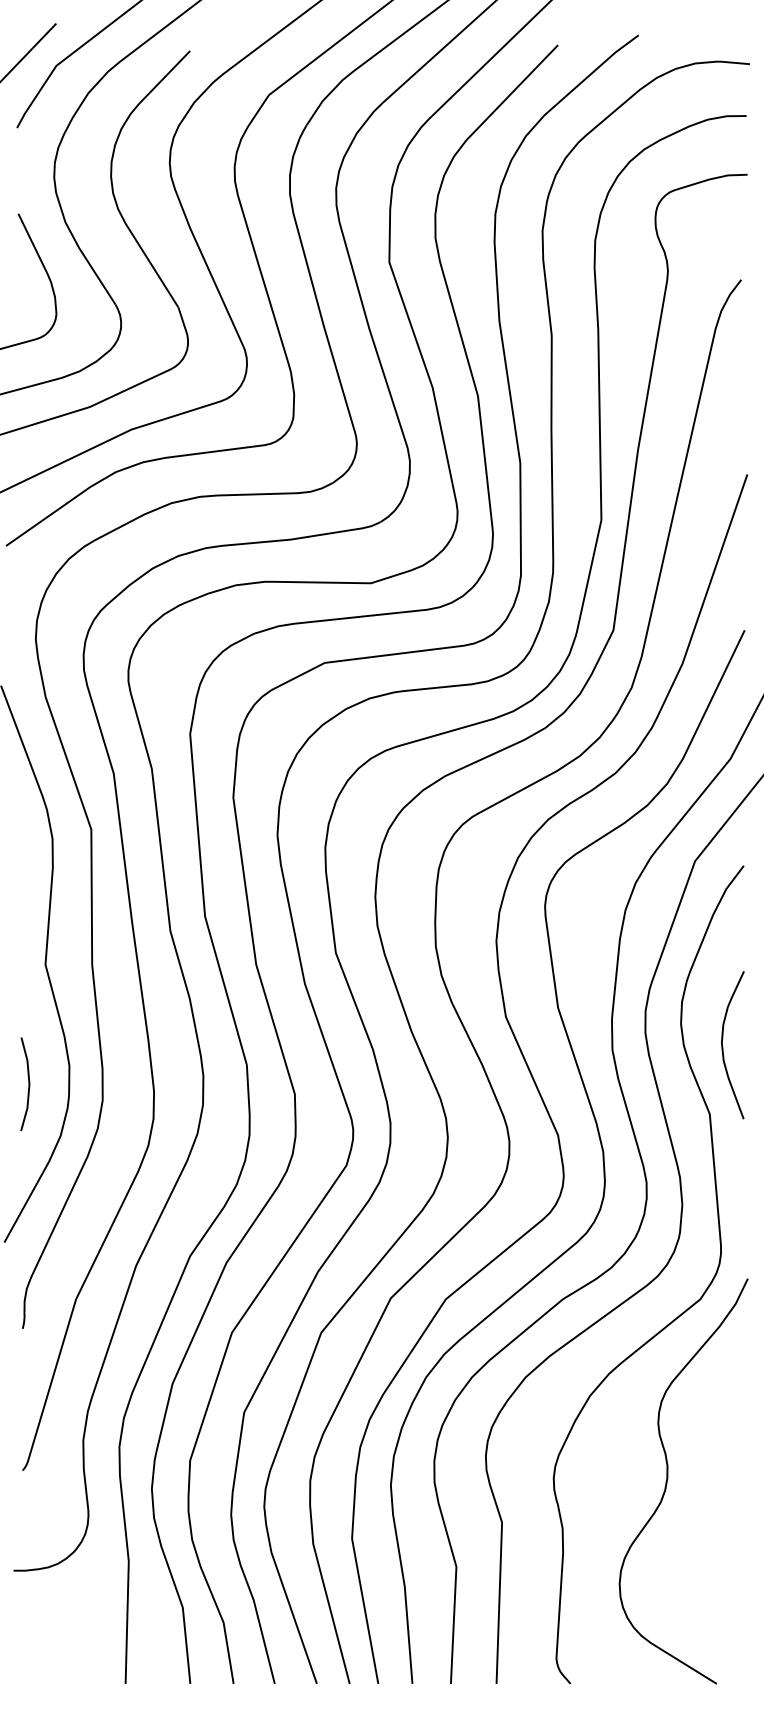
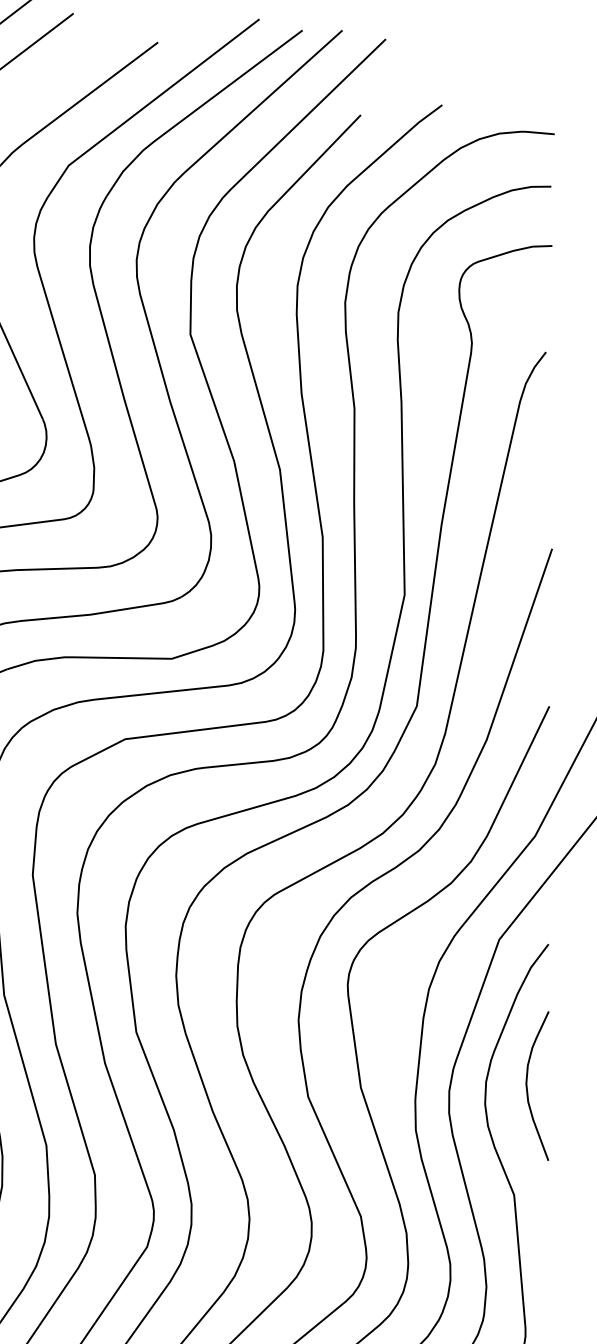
curve: (723, 1046) -> (528, 1087), moved

